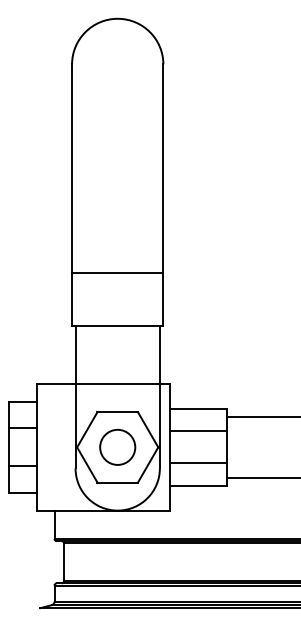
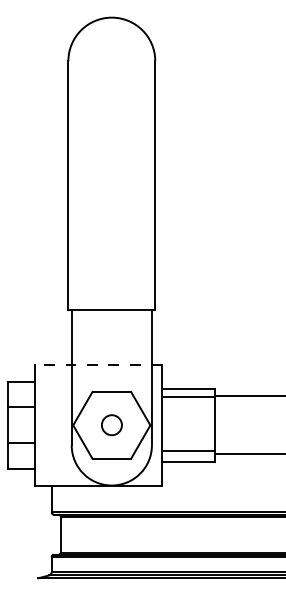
line: (117, 272) -> (111, 258), removed
line: (103, 384) -> (98, 365), solid -> dashed
line: (198, 431) -> (188, 396), moved
circle: (117, 446) -> (111, 424), size x0.6
line: (198, 463) -> (188, 451), moved

